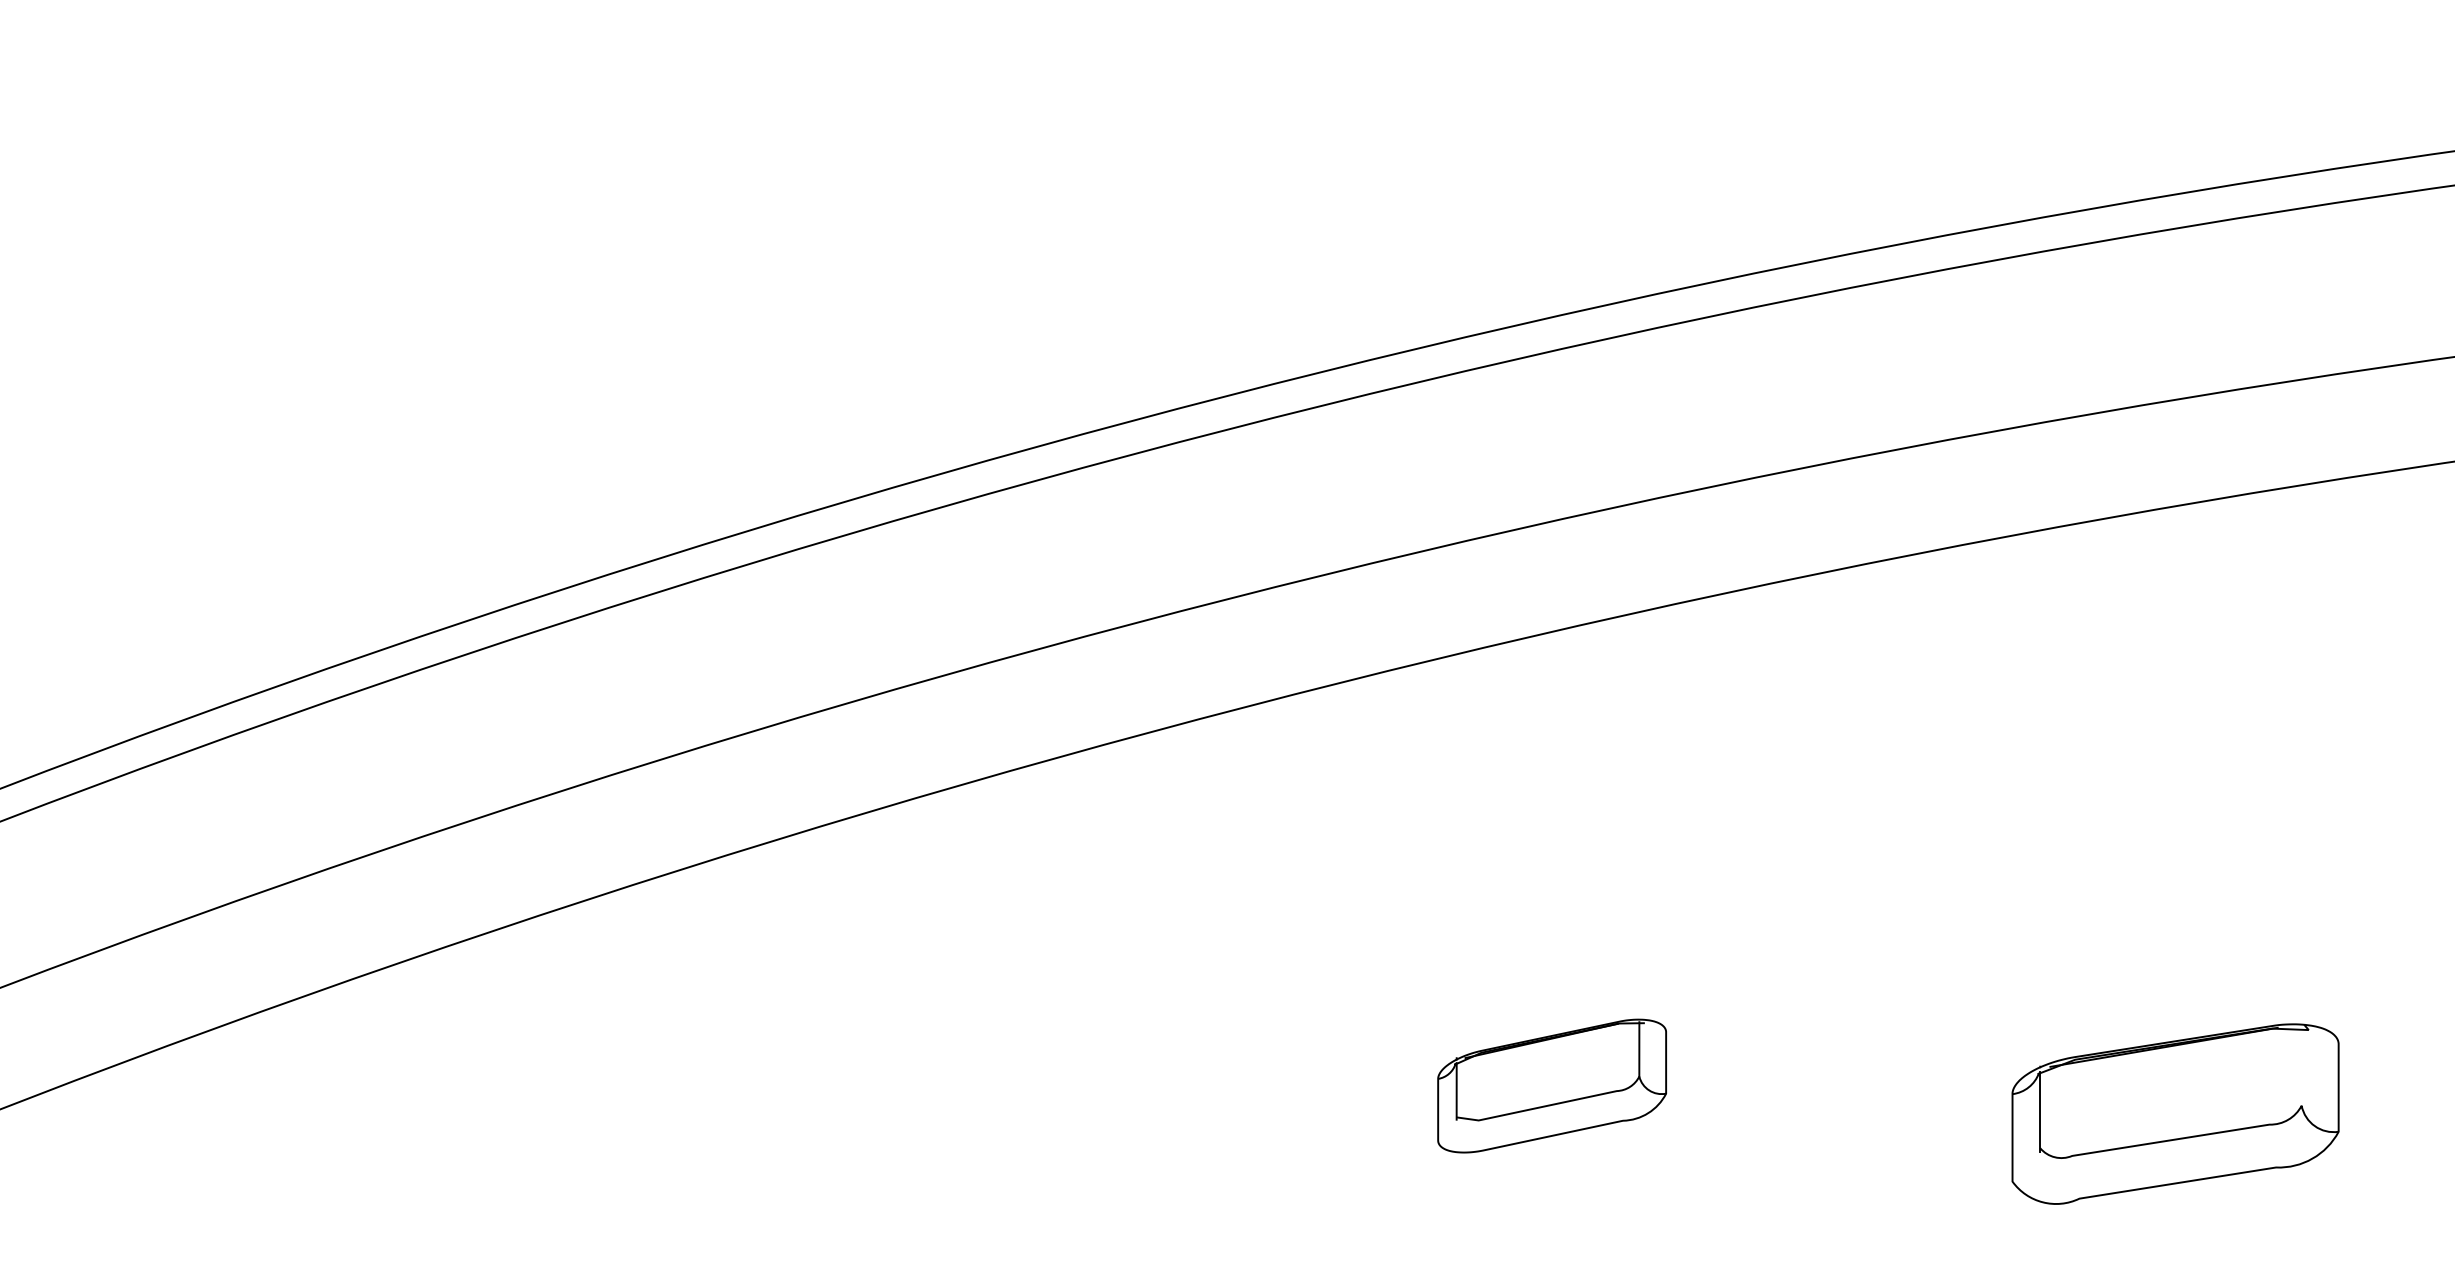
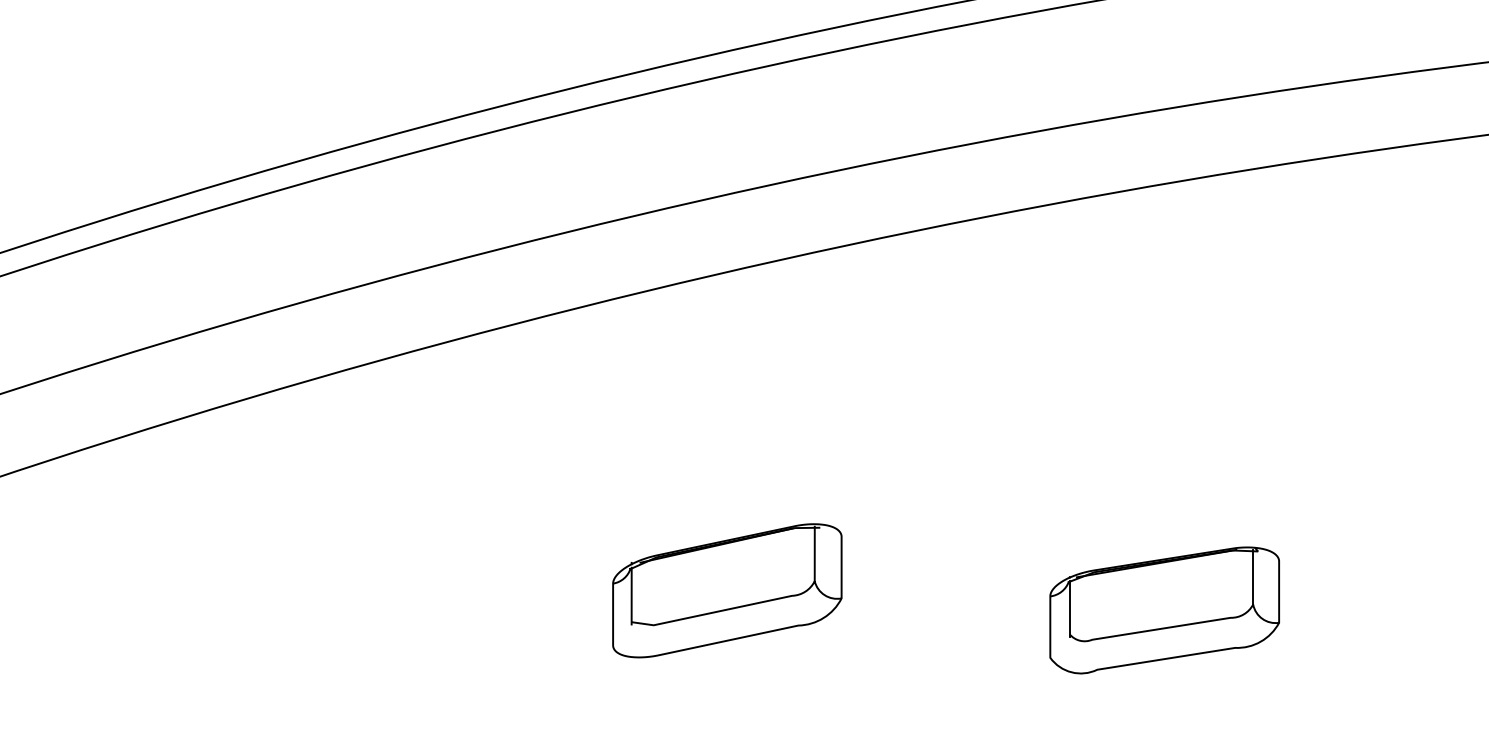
line: (2301, 1066) -> (1253, 577), added
part: (1551, 1085) -> (726, 590), size x1.43

